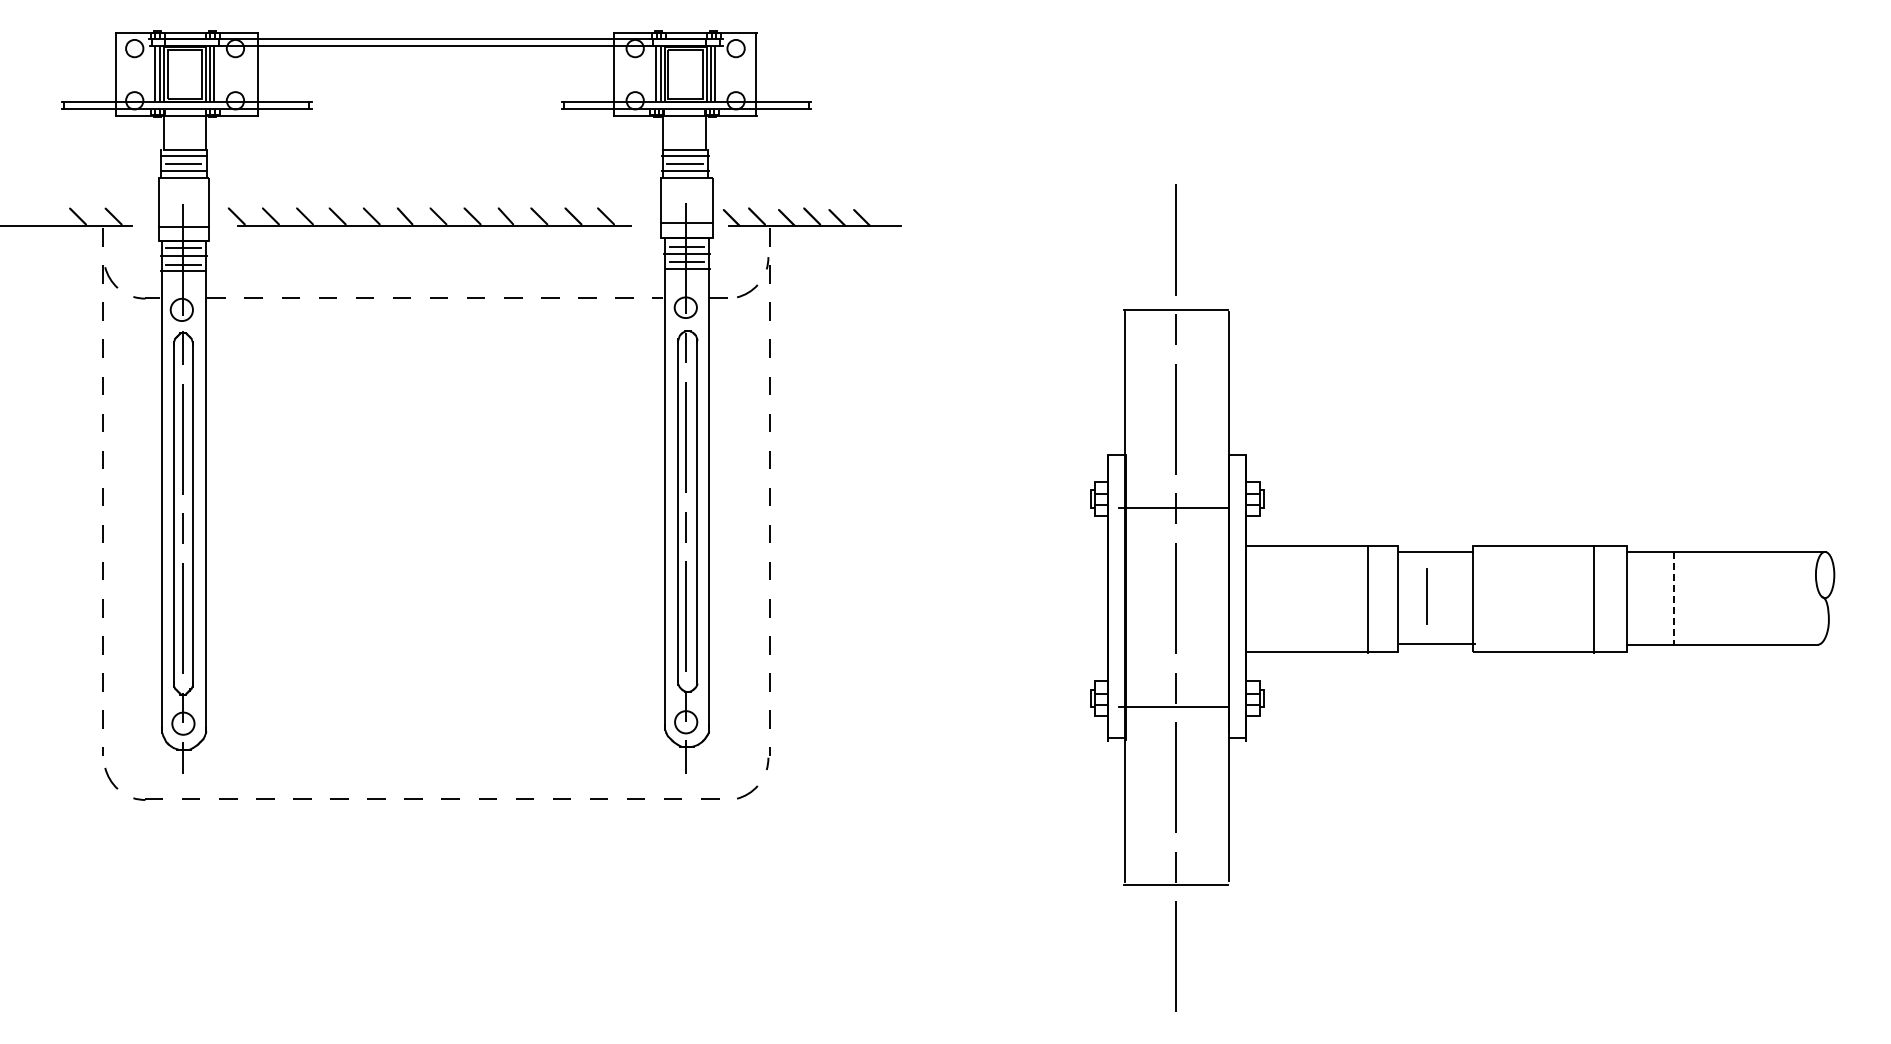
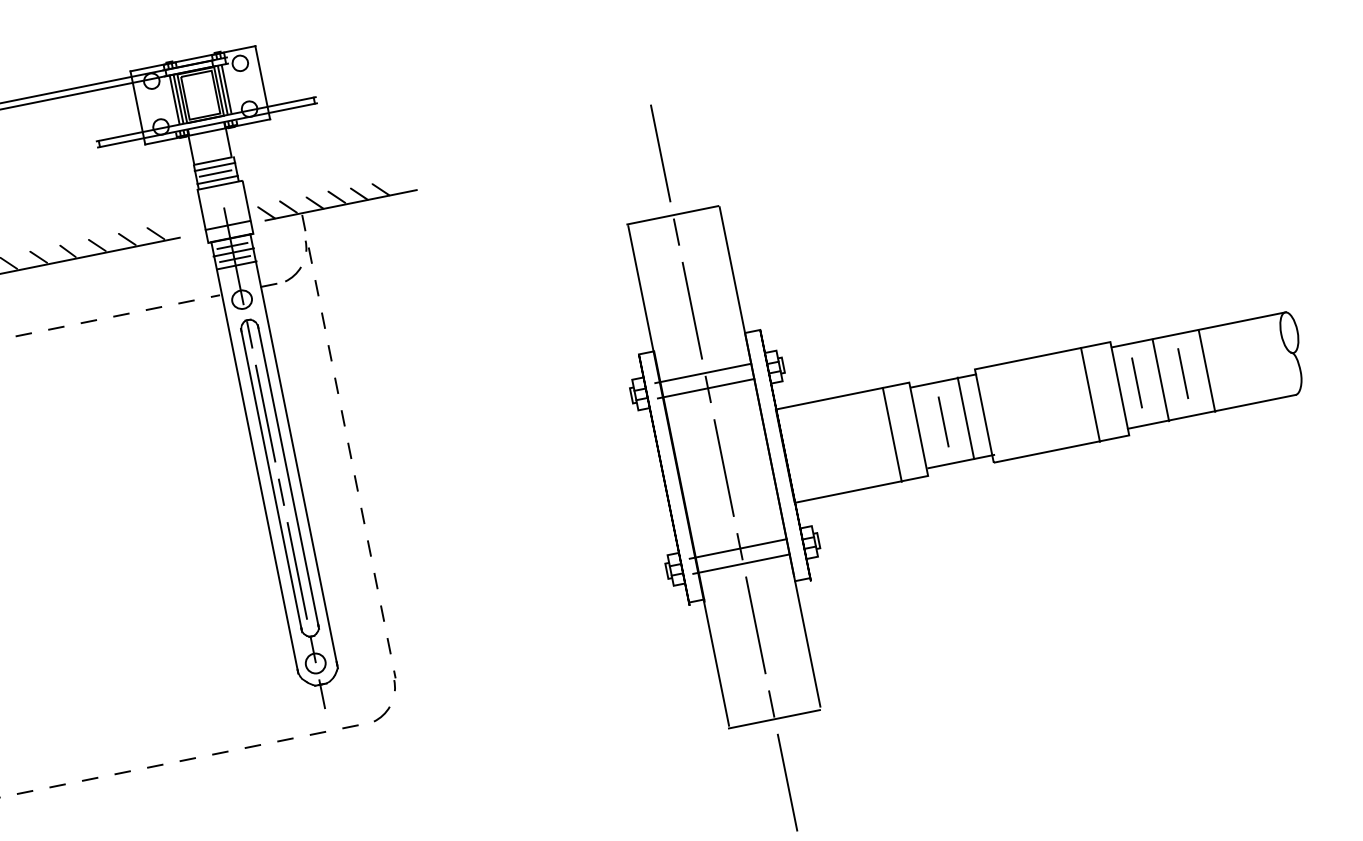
line: (1174, 490) -> (703, 373), added
line: (1647, 596) -> (1137, 382), added
line: (1699, 596) -> (1182, 373), added
line: (1452, 597) -> (966, 418), added
line: (1726, 598) -> (1206, 370), added
line: (1673, 599) -> (1160, 381), dashed -> solid
line: (1173, 690) -> (737, 549), added

